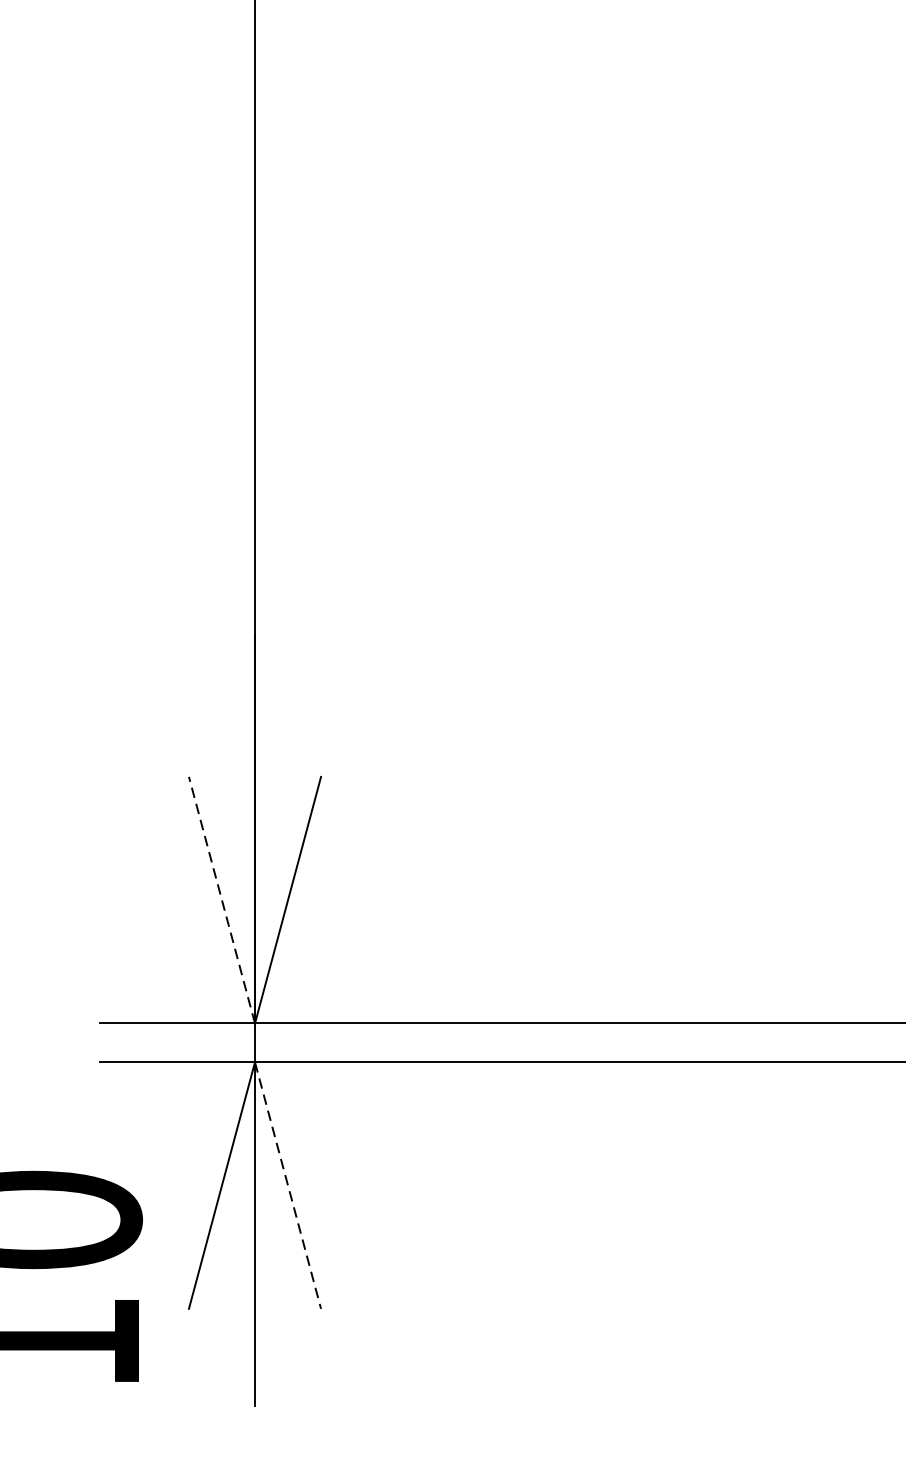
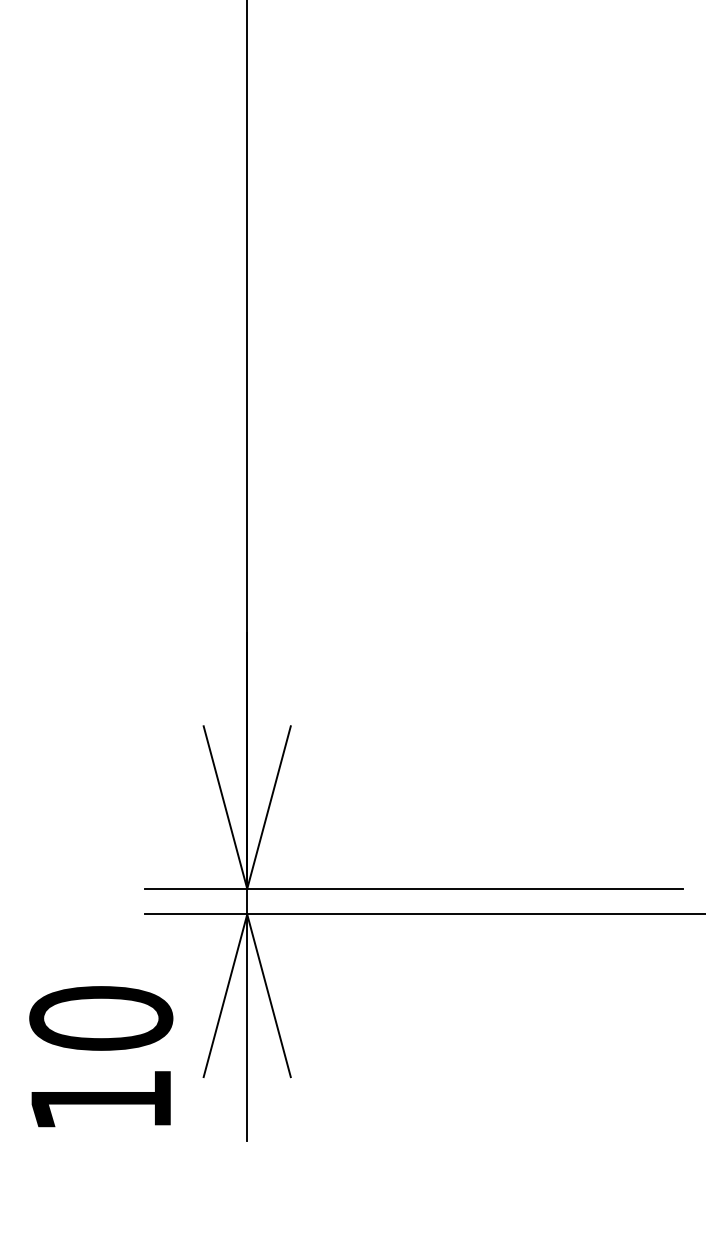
line: (222, 900) -> (225, 807), dashed -> solid
line: (288, 1186) -> (269, 996), dashed -> solid

